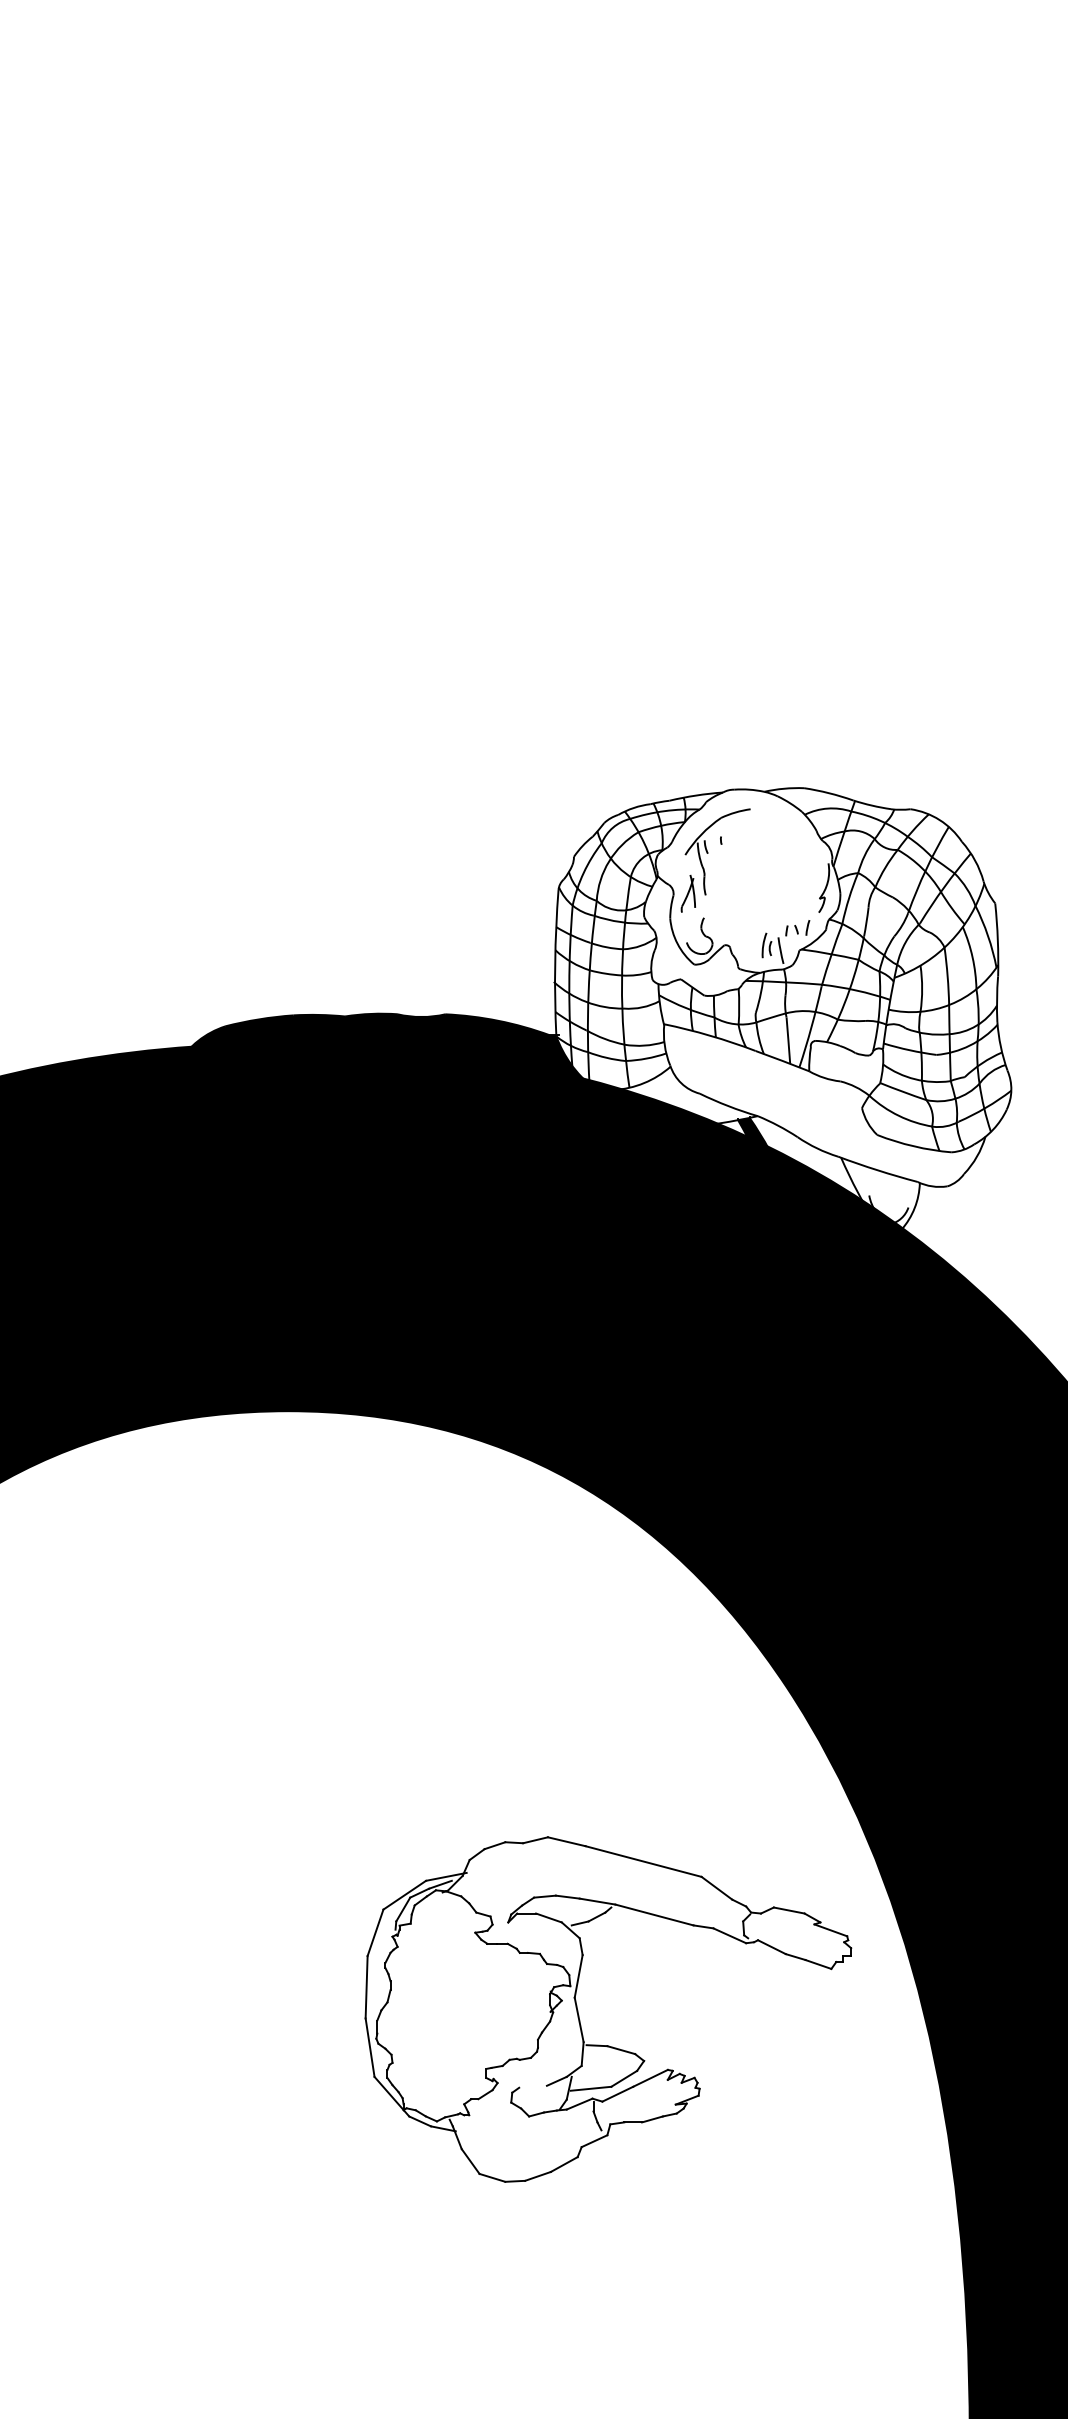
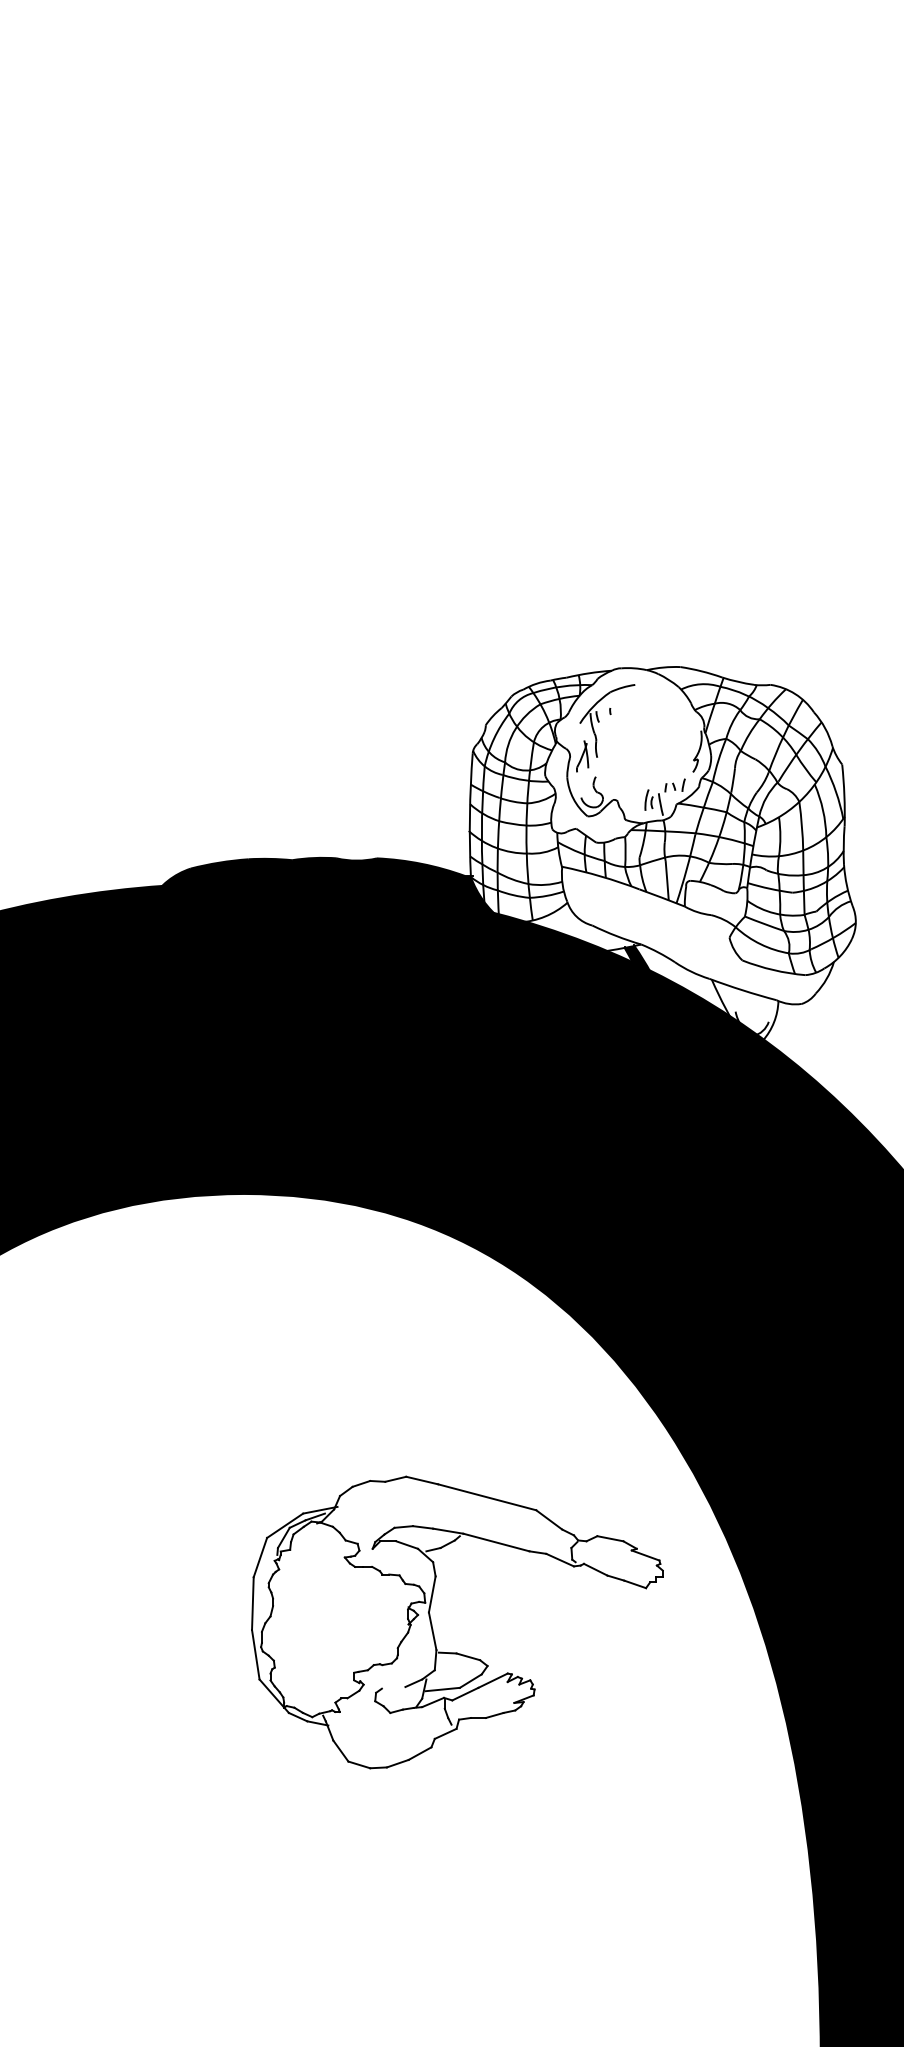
part: (579, 2015) -> (432, 1627), moved

